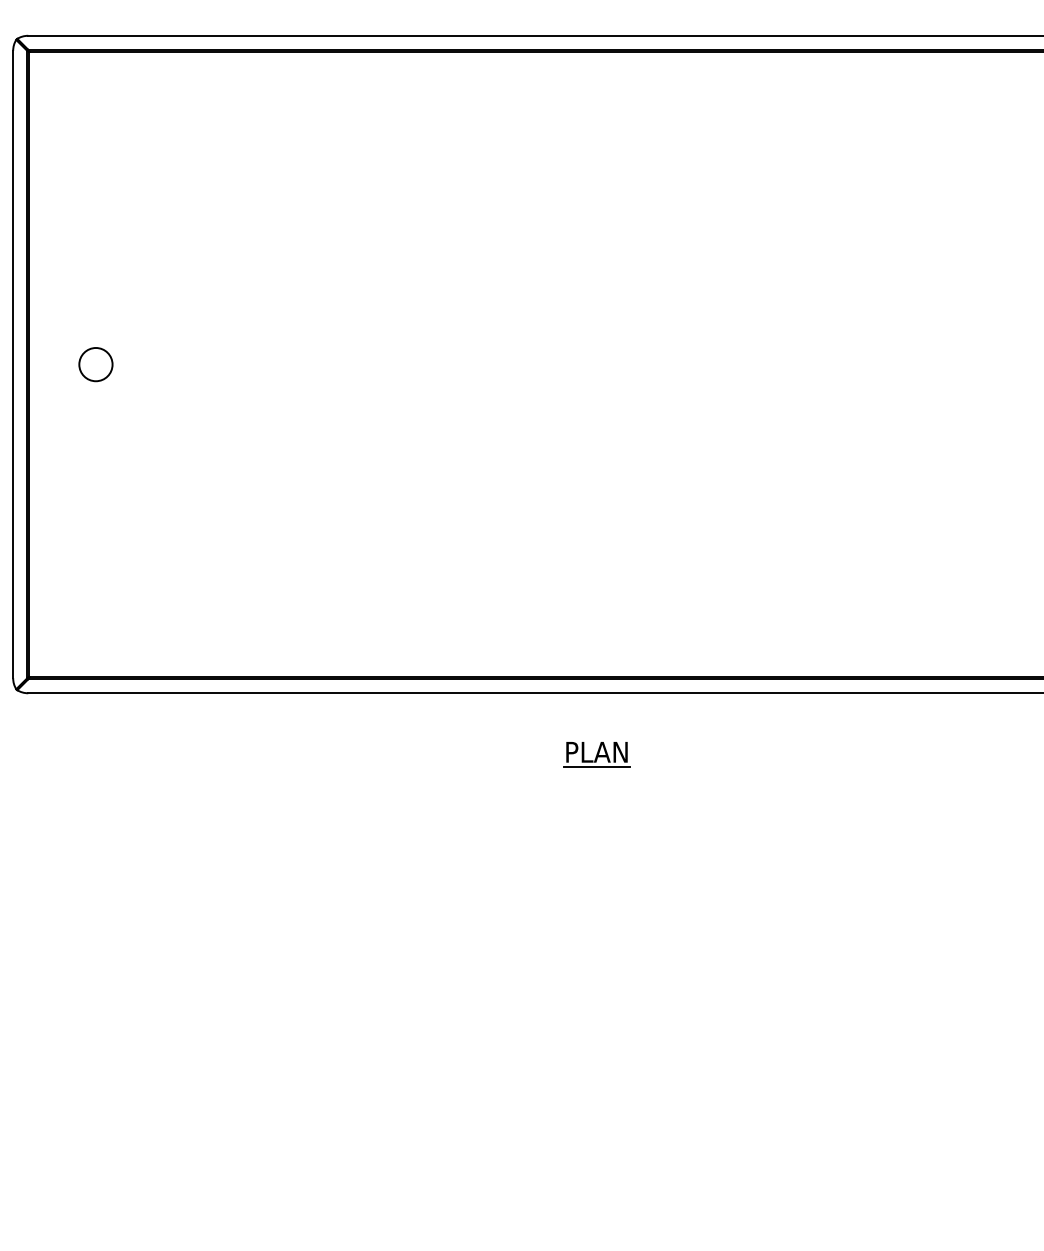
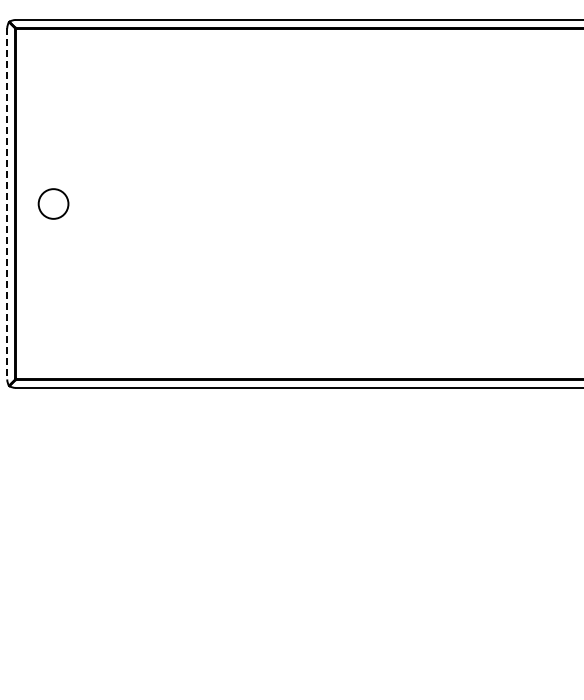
circle: (95, 363) -> (53, 203), size x1.6
line: (13, 365) -> (7, 204), solid -> dashed
part: (596, 755) -> (333, 422), removed

